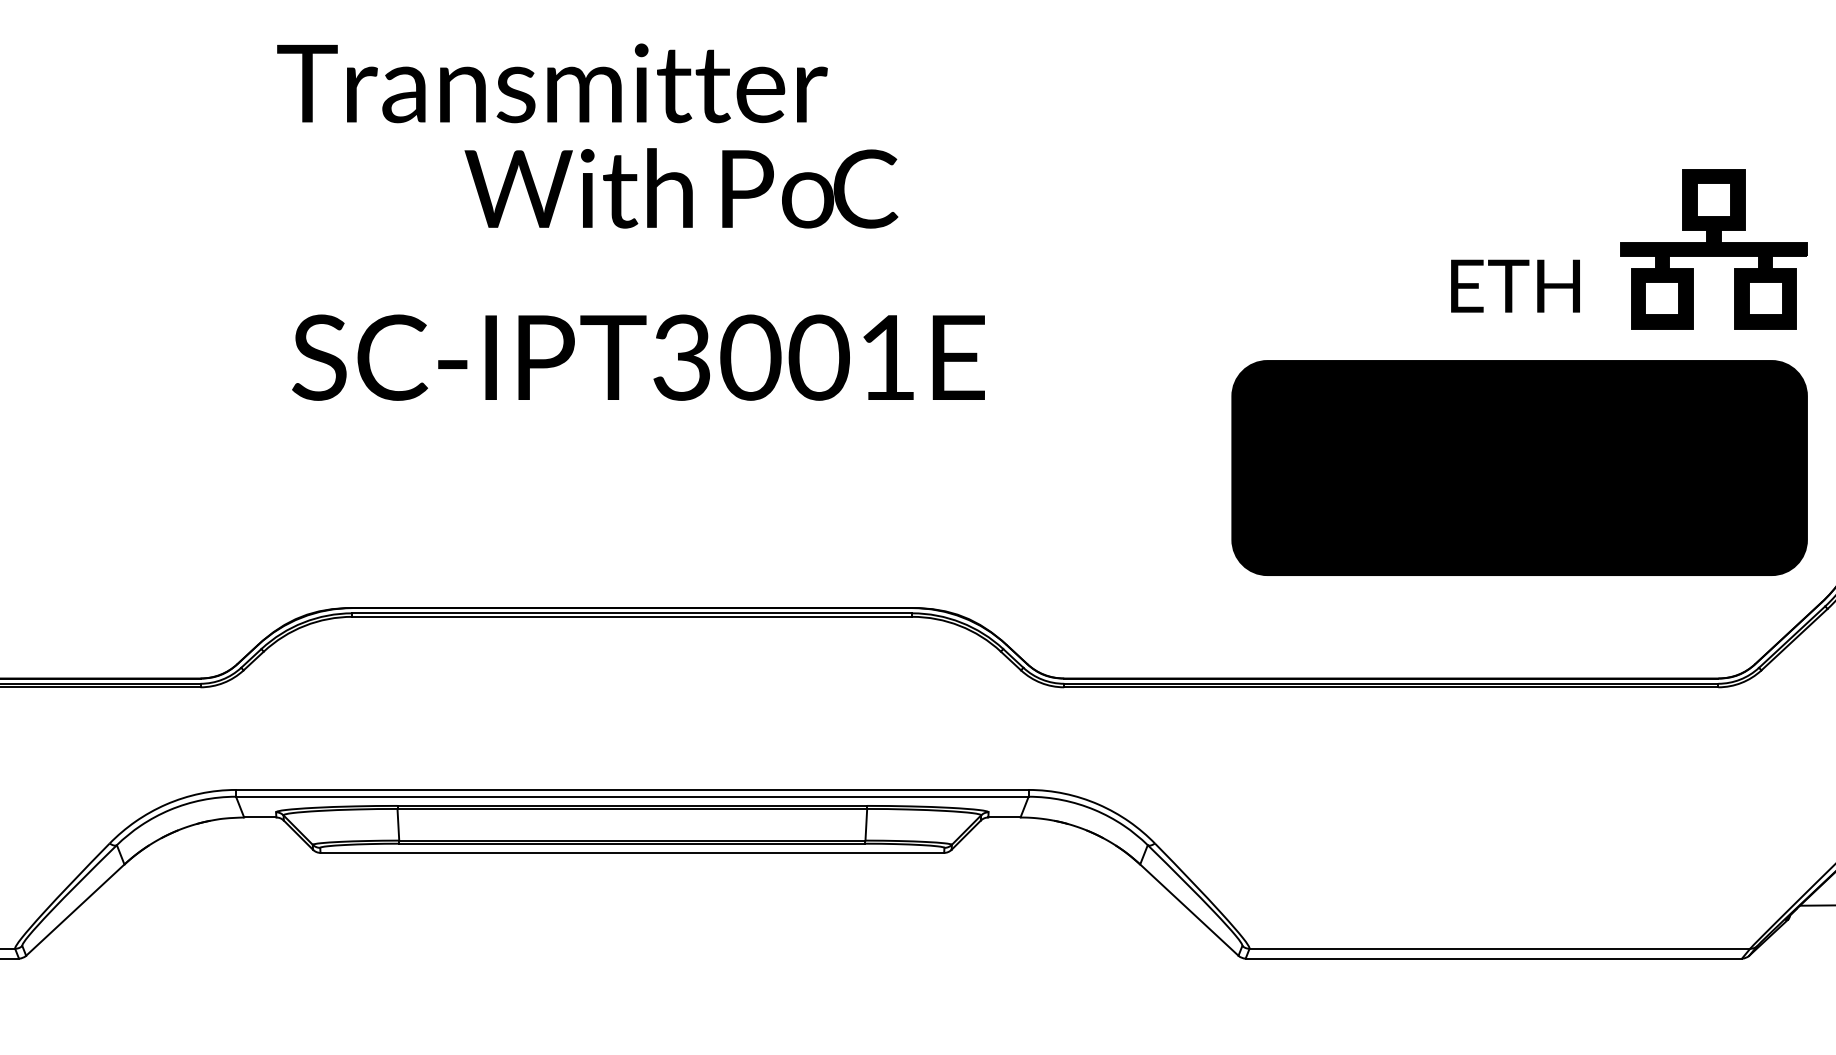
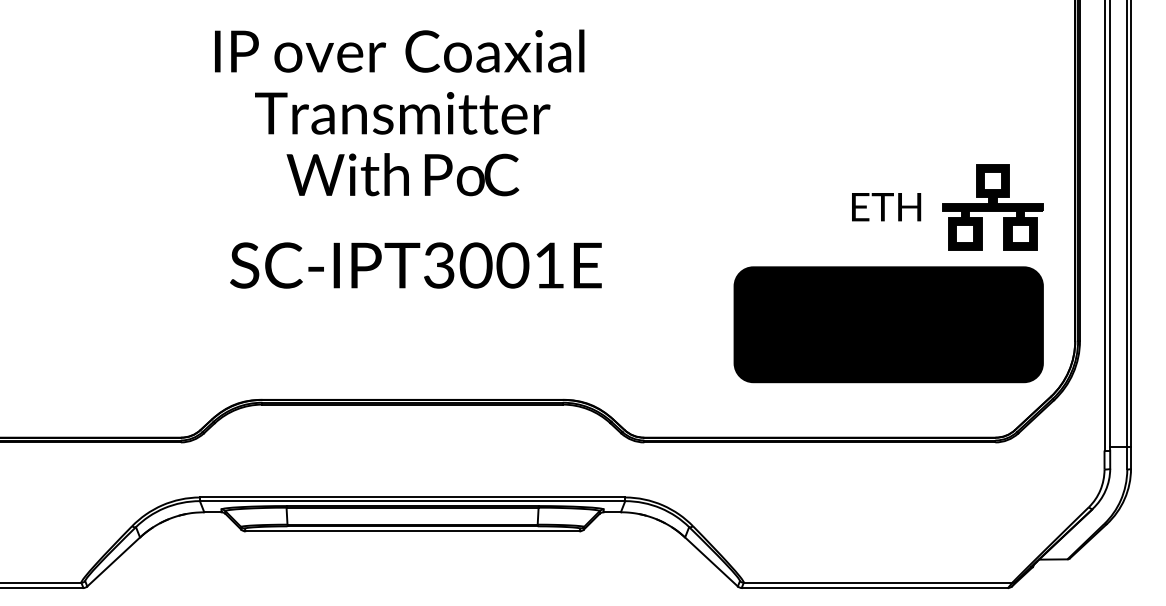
text: (552, 83) -> (402, 113), moved
text: (680, 188) -> (402, 174), moved
text: (1515, 286) -> (886, 207), moved

